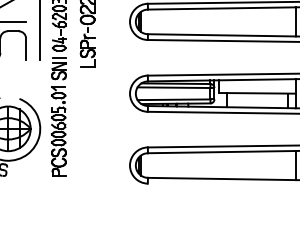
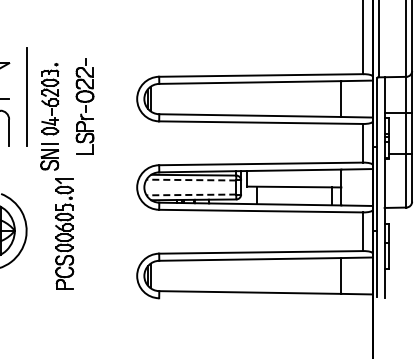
line: (174, 88) -> (191, 180), solid -> dashed
line: (174, 99) -> (191, 194), solid -> dashed
part: (58, 131) -> (64, 233), moved

